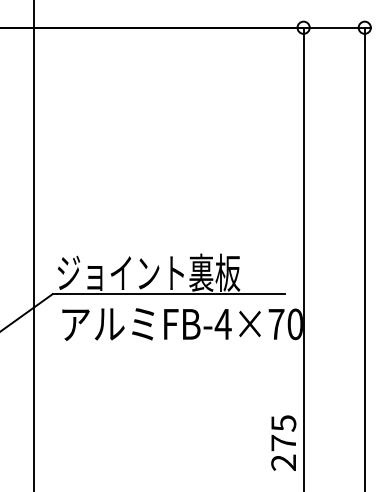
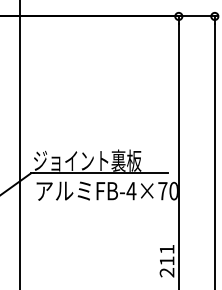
text: (284, 431) -> (167, 254), 275 -> 211

